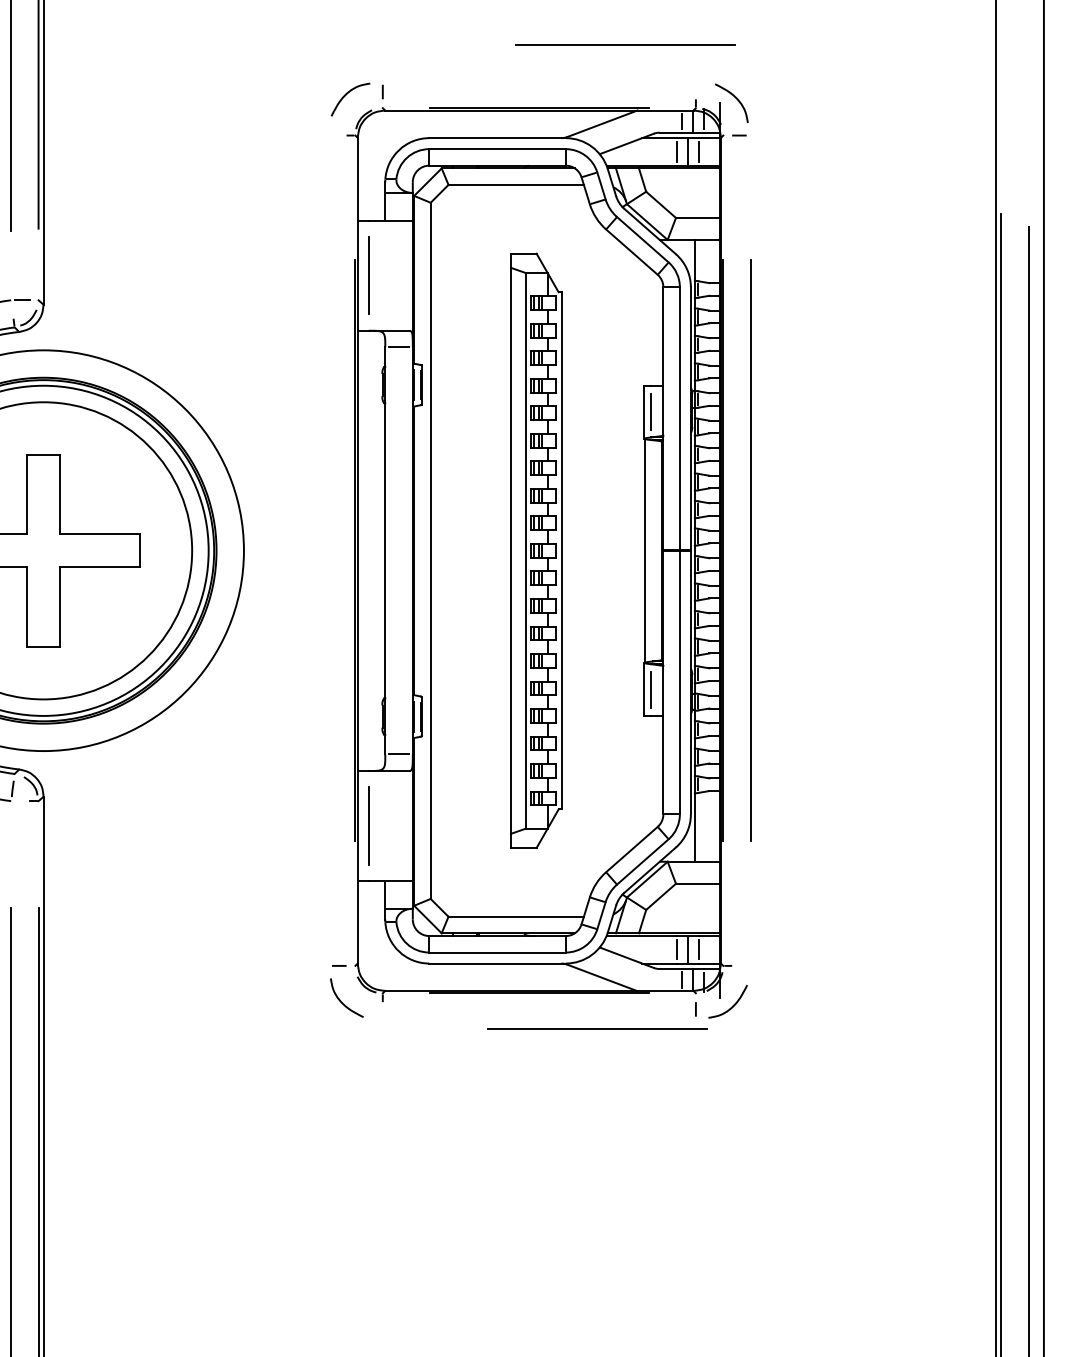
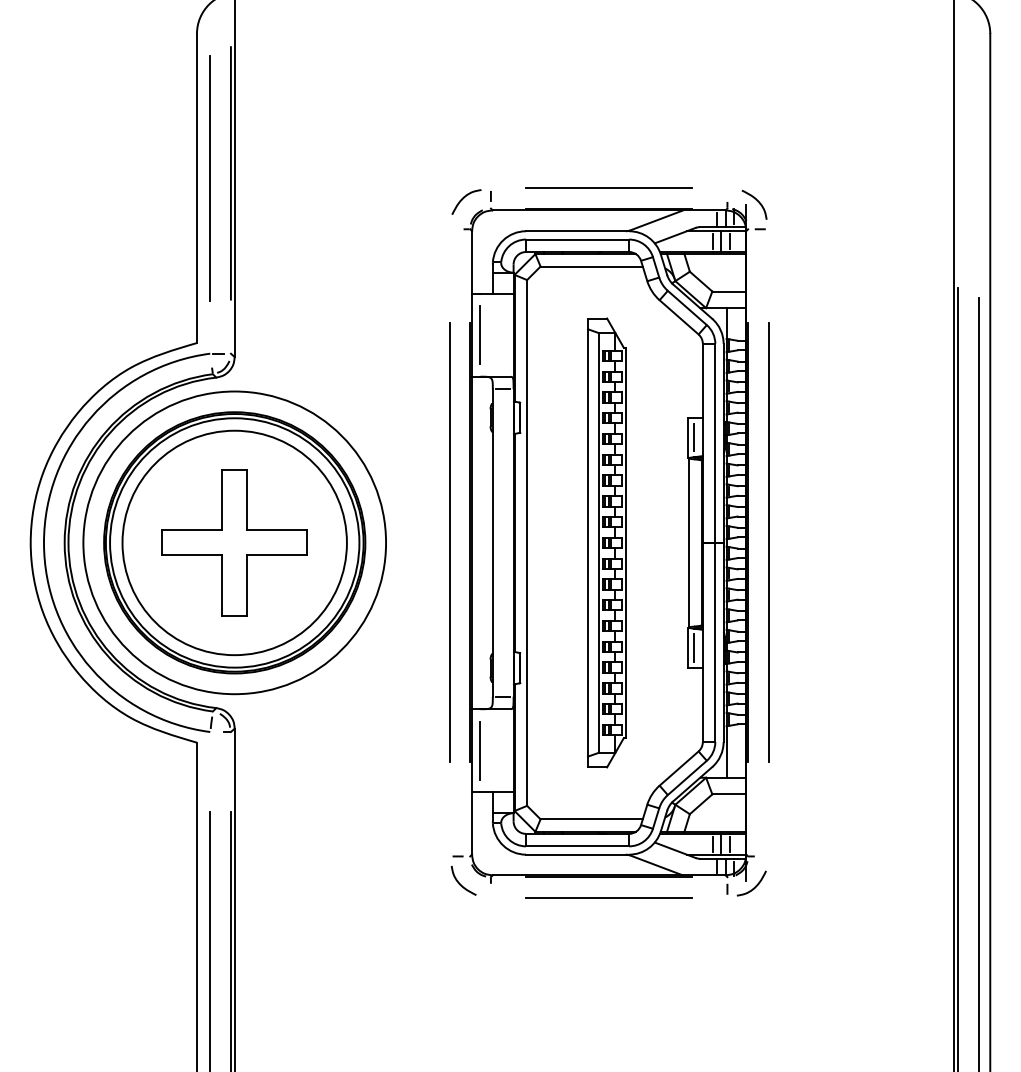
line: (624, 44) -> (608, 187), moved
line: (327, 550) -> (449, 542), added
line: (596, 1028) -> (608, 897), moved

